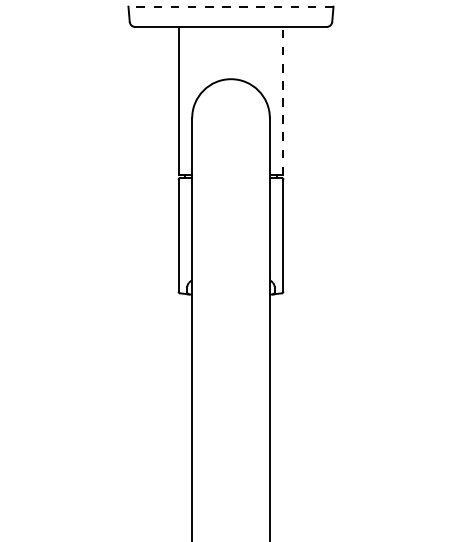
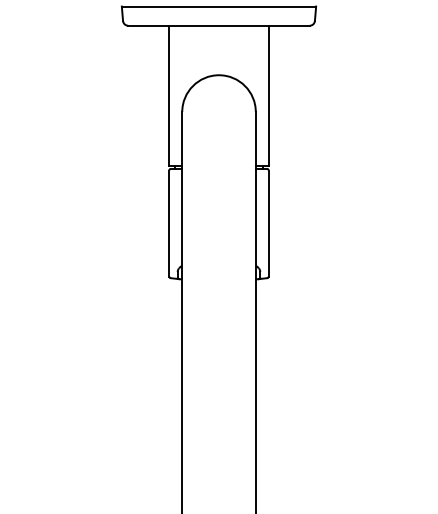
line: (230, 6) -> (218, 6), dashed -> solid
line: (283, 100) -> (268, 95), dashed -> solid

